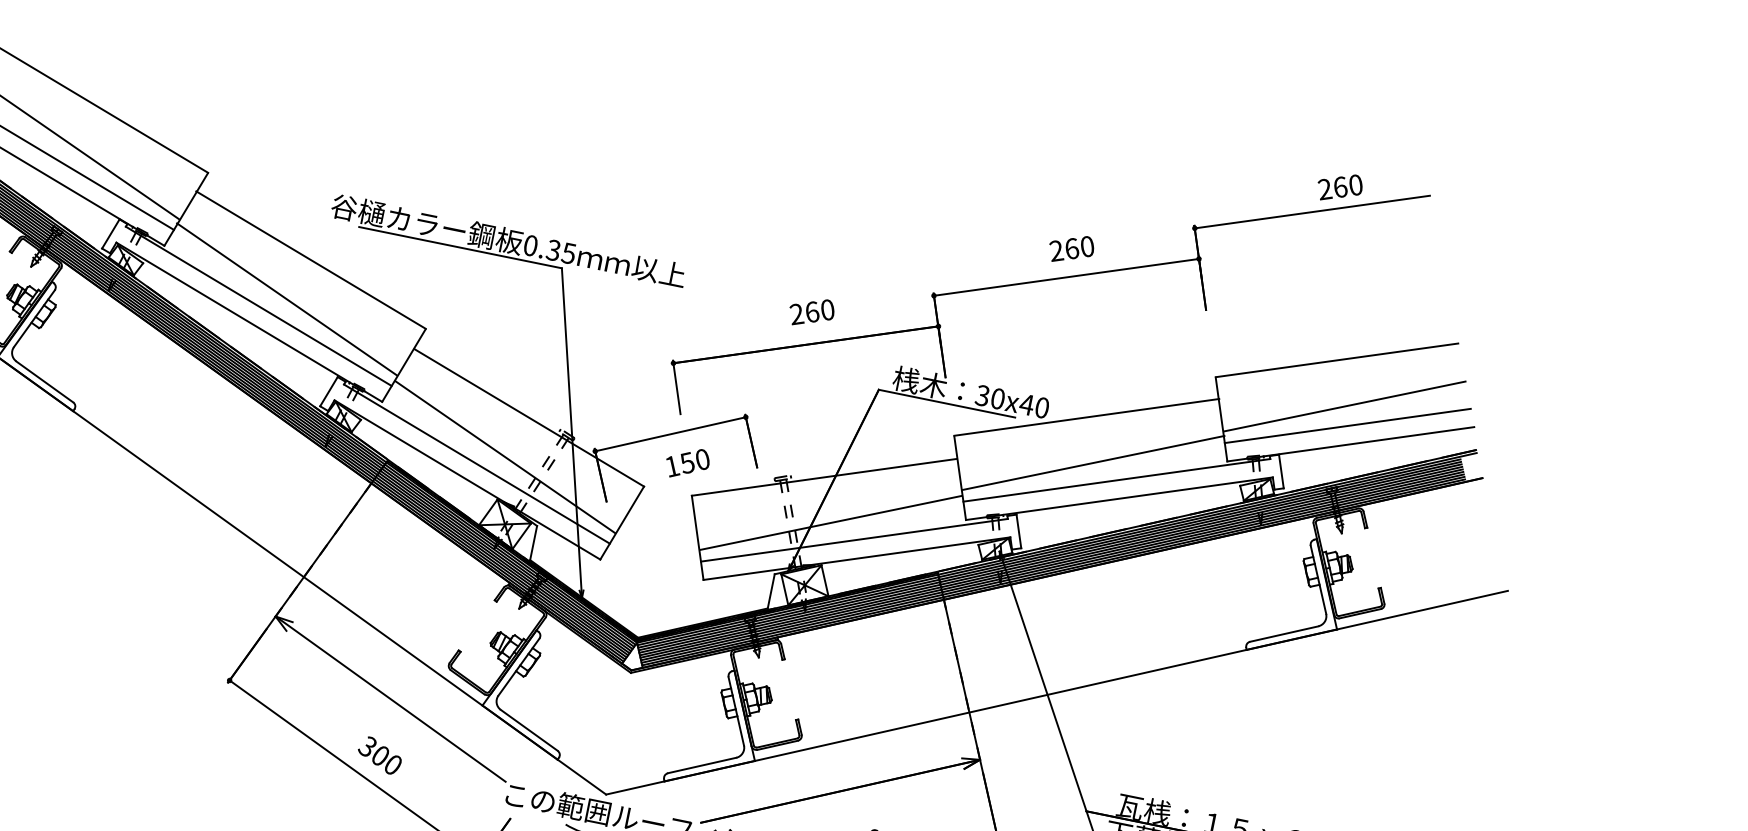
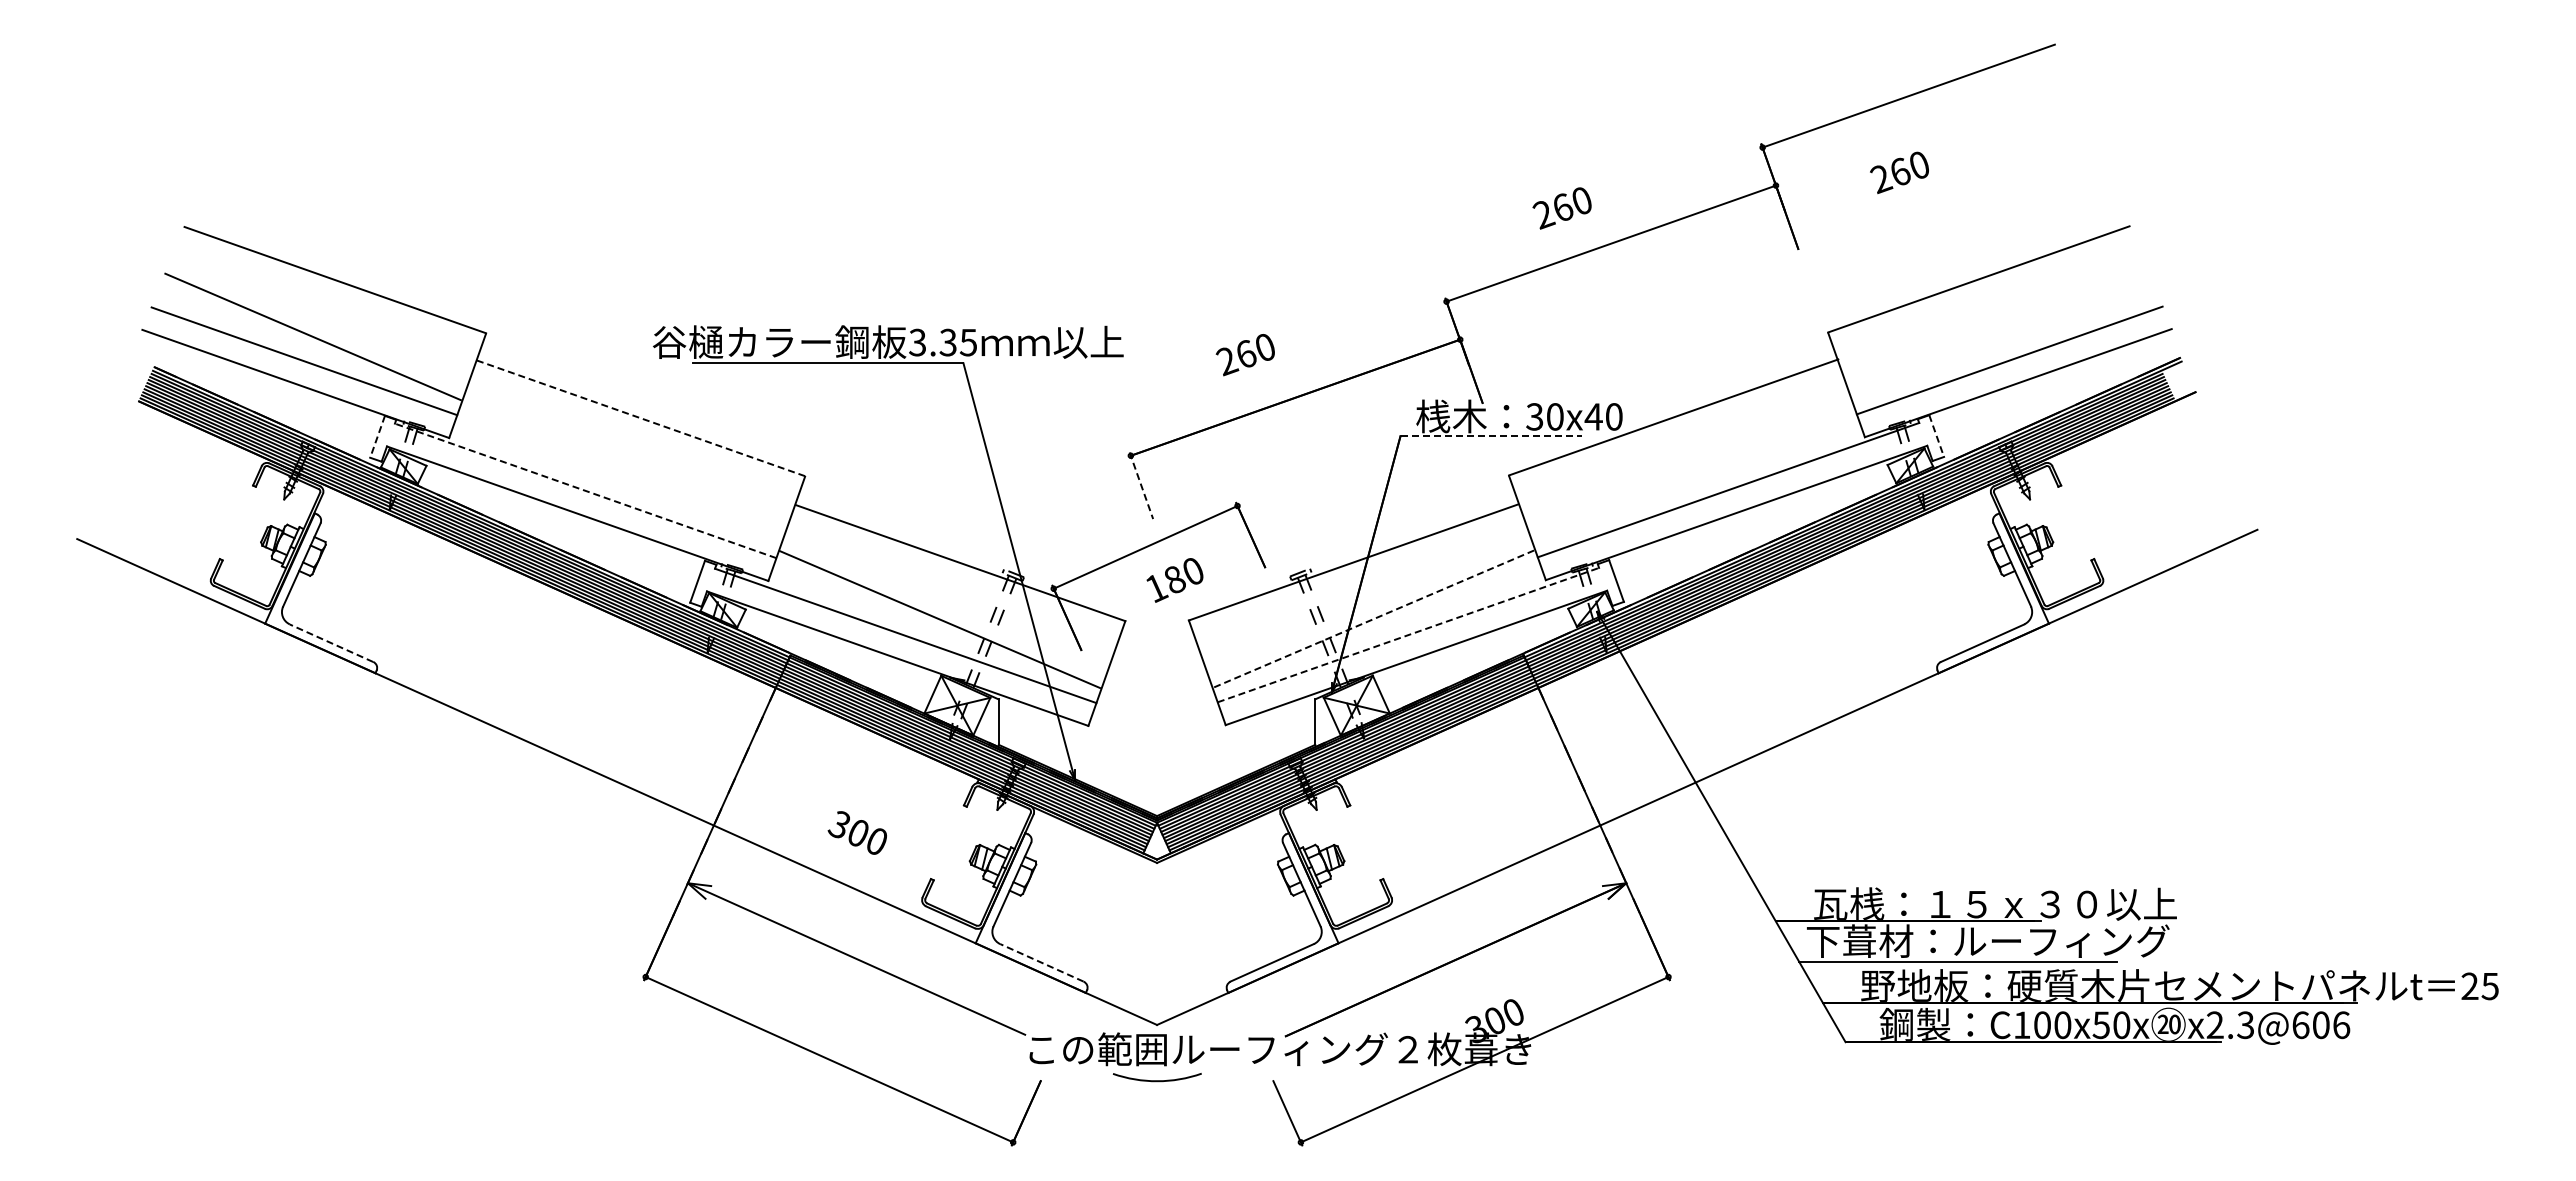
text: (1339, 187) -> (1899, 172), moved
line: (110, 234) -> (377, 437), solid -> dashed
text: (530, 245) -> (917, 342), 0.35 -> 3.35
text: (1070, 249) -> (1561, 208), moved
line: (311, 260) -> (640, 418), solid -> dashed
line: (286, 299) -> (619, 474), removed
line: (258, 306) -> (585, 490), solid -> dashed
text: (810, 312) -> (1244, 355), moved
line: (44, 382) -> (331, 643), solid -> dashed
line: (676, 387) -> (1141, 486), solid -> dashed
line: (947, 403) -> (1491, 436), solid -> dashed
line: (1344, 406) -> (2000, 336), removed
text: (687, 462) -> (1174, 578), 150 -> 180
line: (1093, 462) -> (1694, 473), removed
line: (1281, 471) -> (1936, 436), solid -> dashed
line: (831, 522) -> (1374, 618), solid -> dashed
line: (854, 539) -> (1408, 634), solid -> dashed
line: (528, 730) -> (1041, 962), solid -> dashed
text: (379, 755) -> (856, 832), moved

